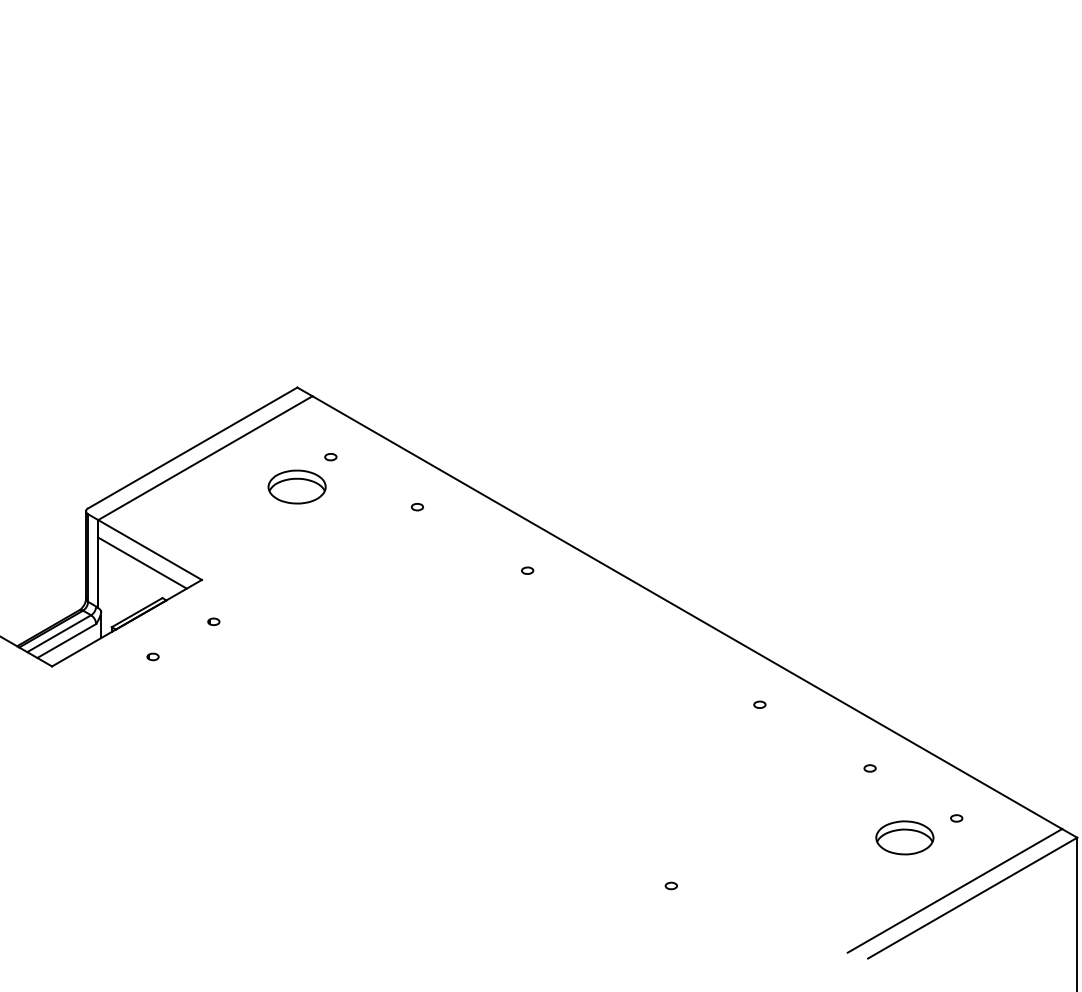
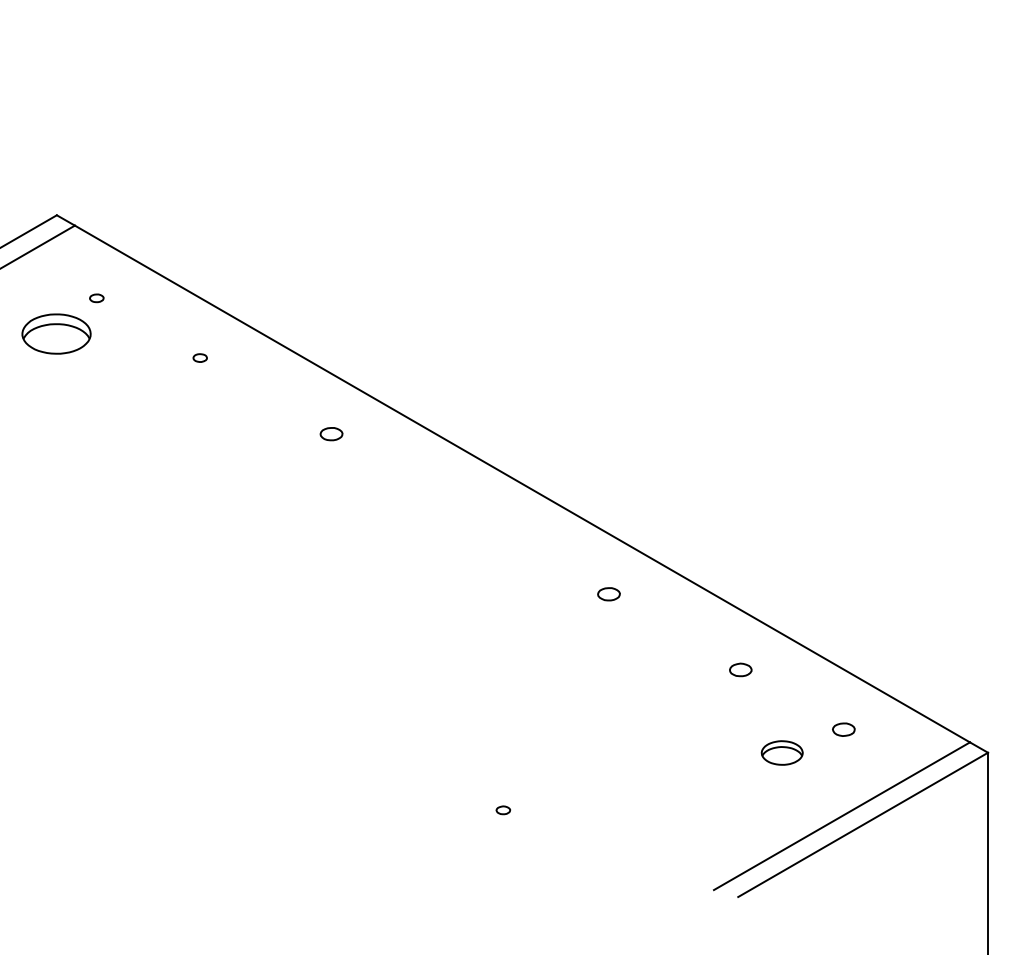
part: (527, 570) -> (331, 433), size x1.6
part: (759, 704) -> (608, 593), size x1.6
part: (869, 768) -> (739, 670), size x1.6
part: (956, 818) -> (843, 729), size x1.6
part: (904, 837) -> (781, 752), size x0.6

